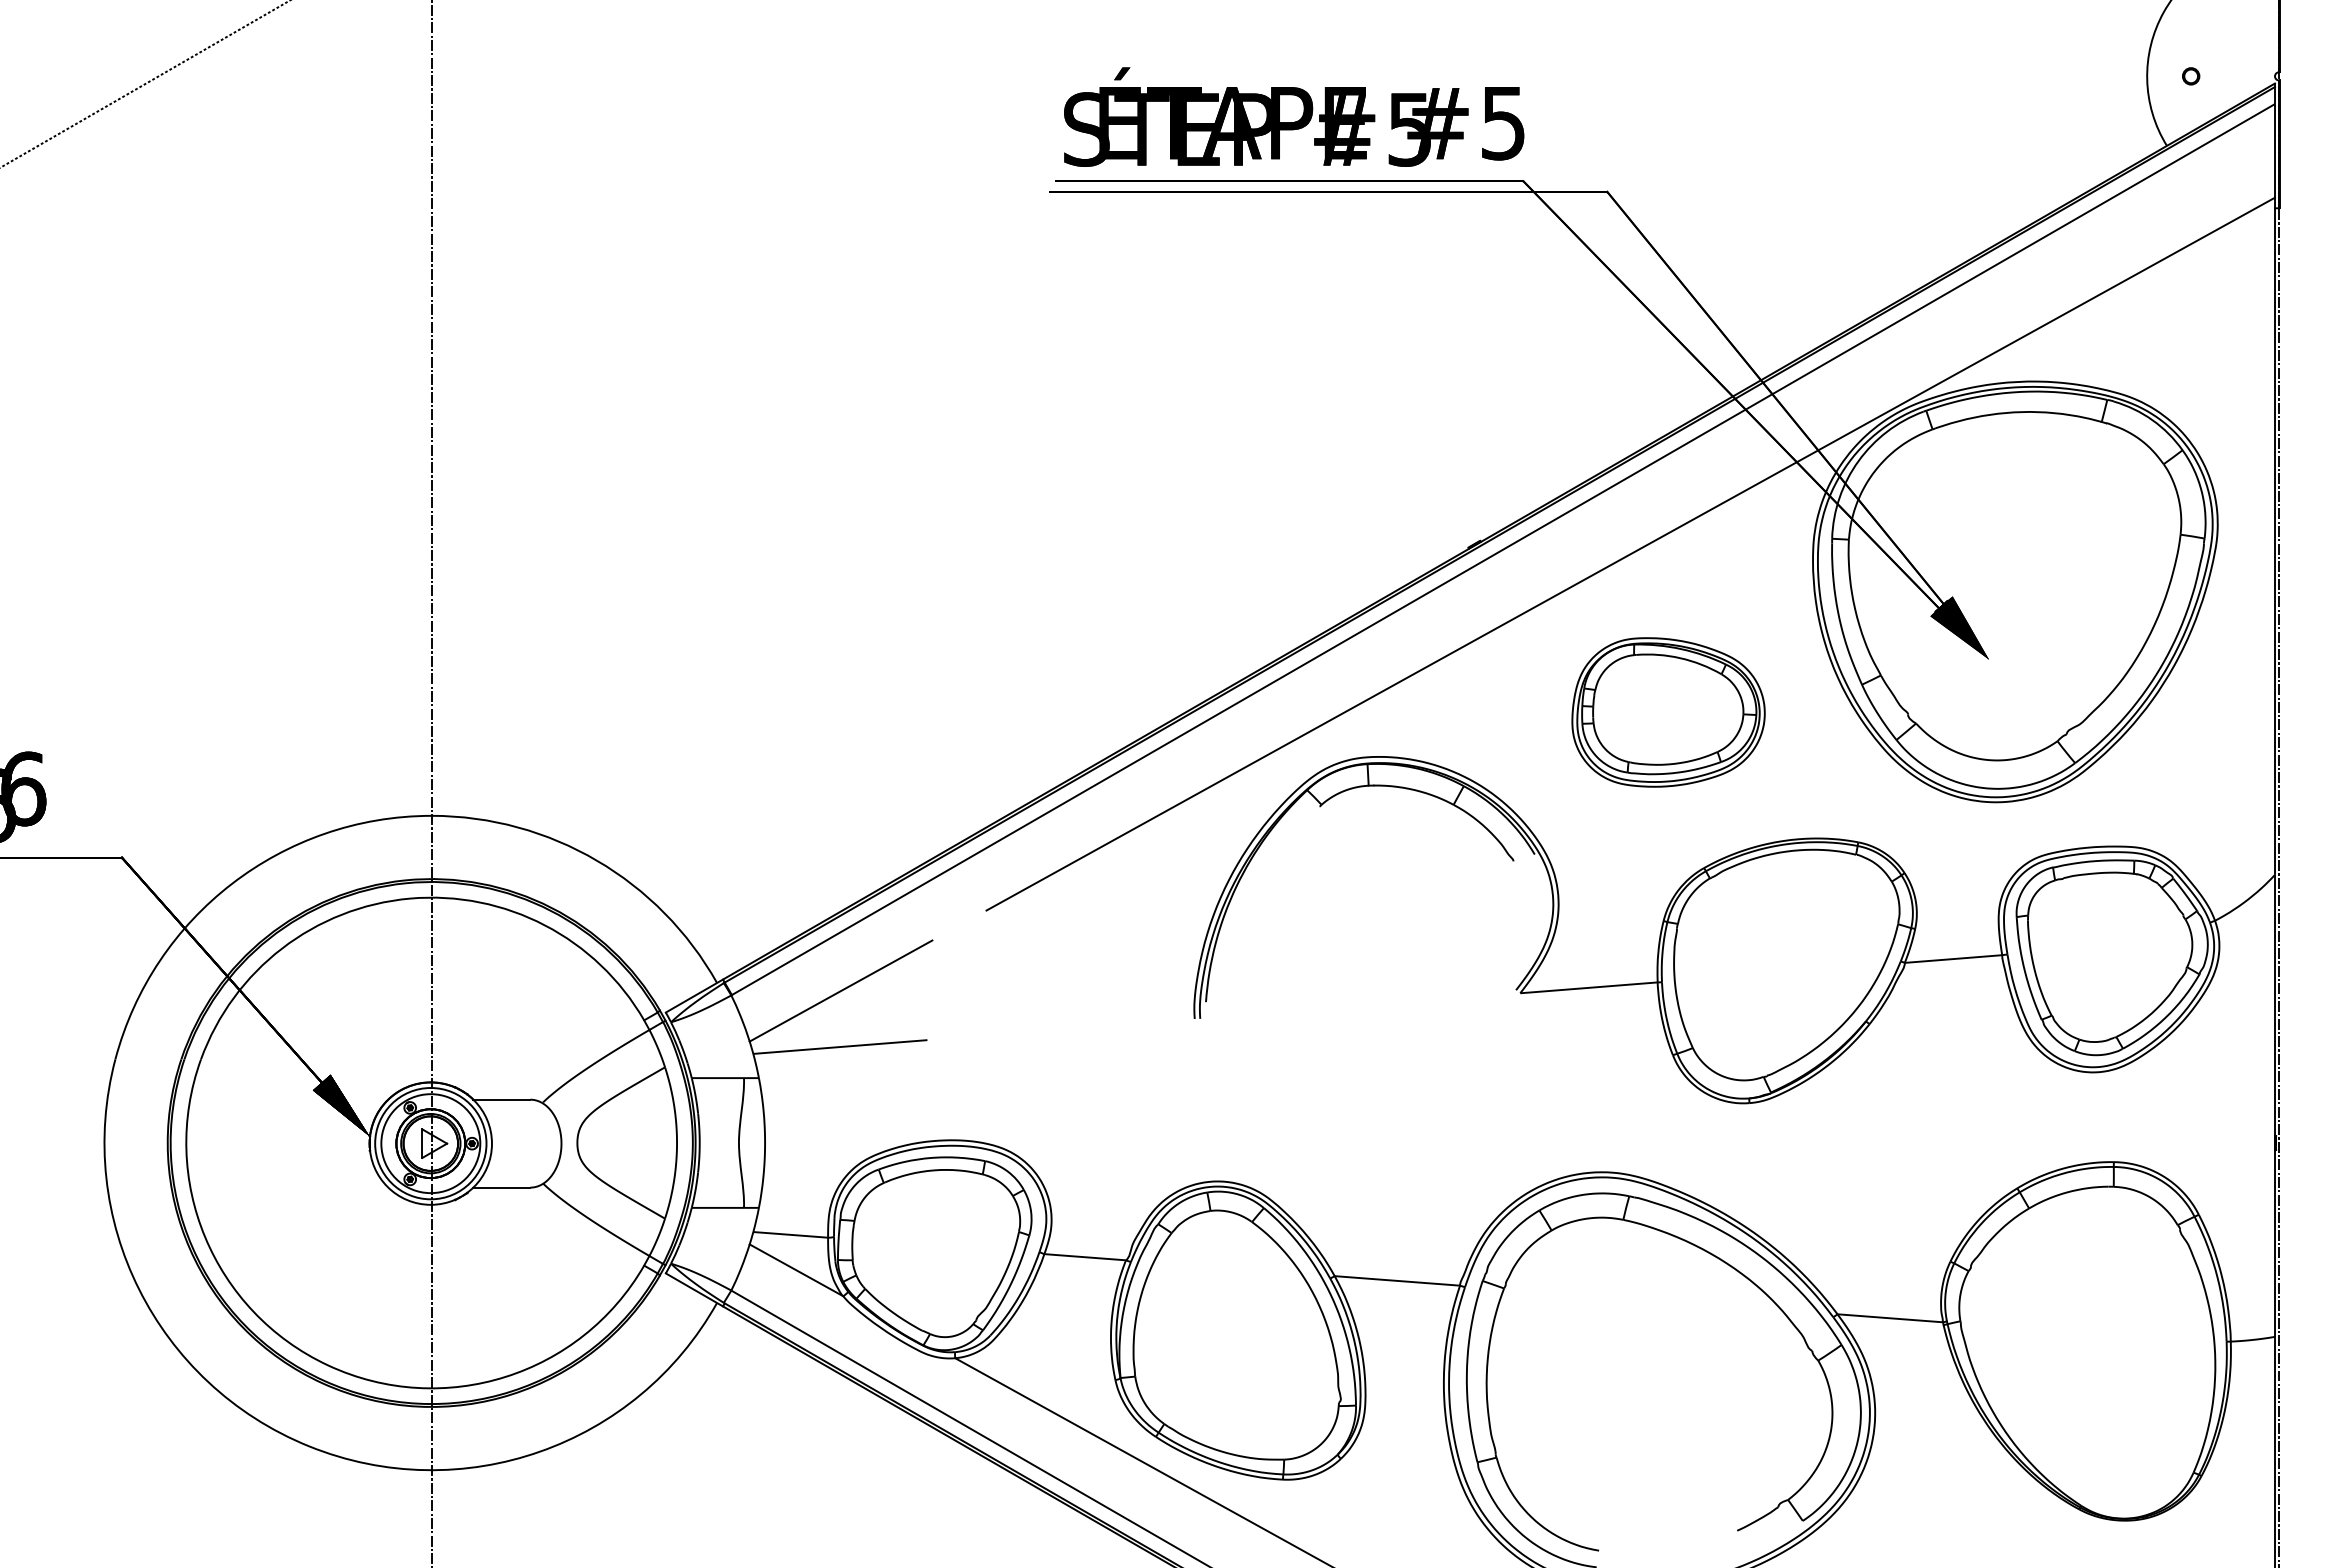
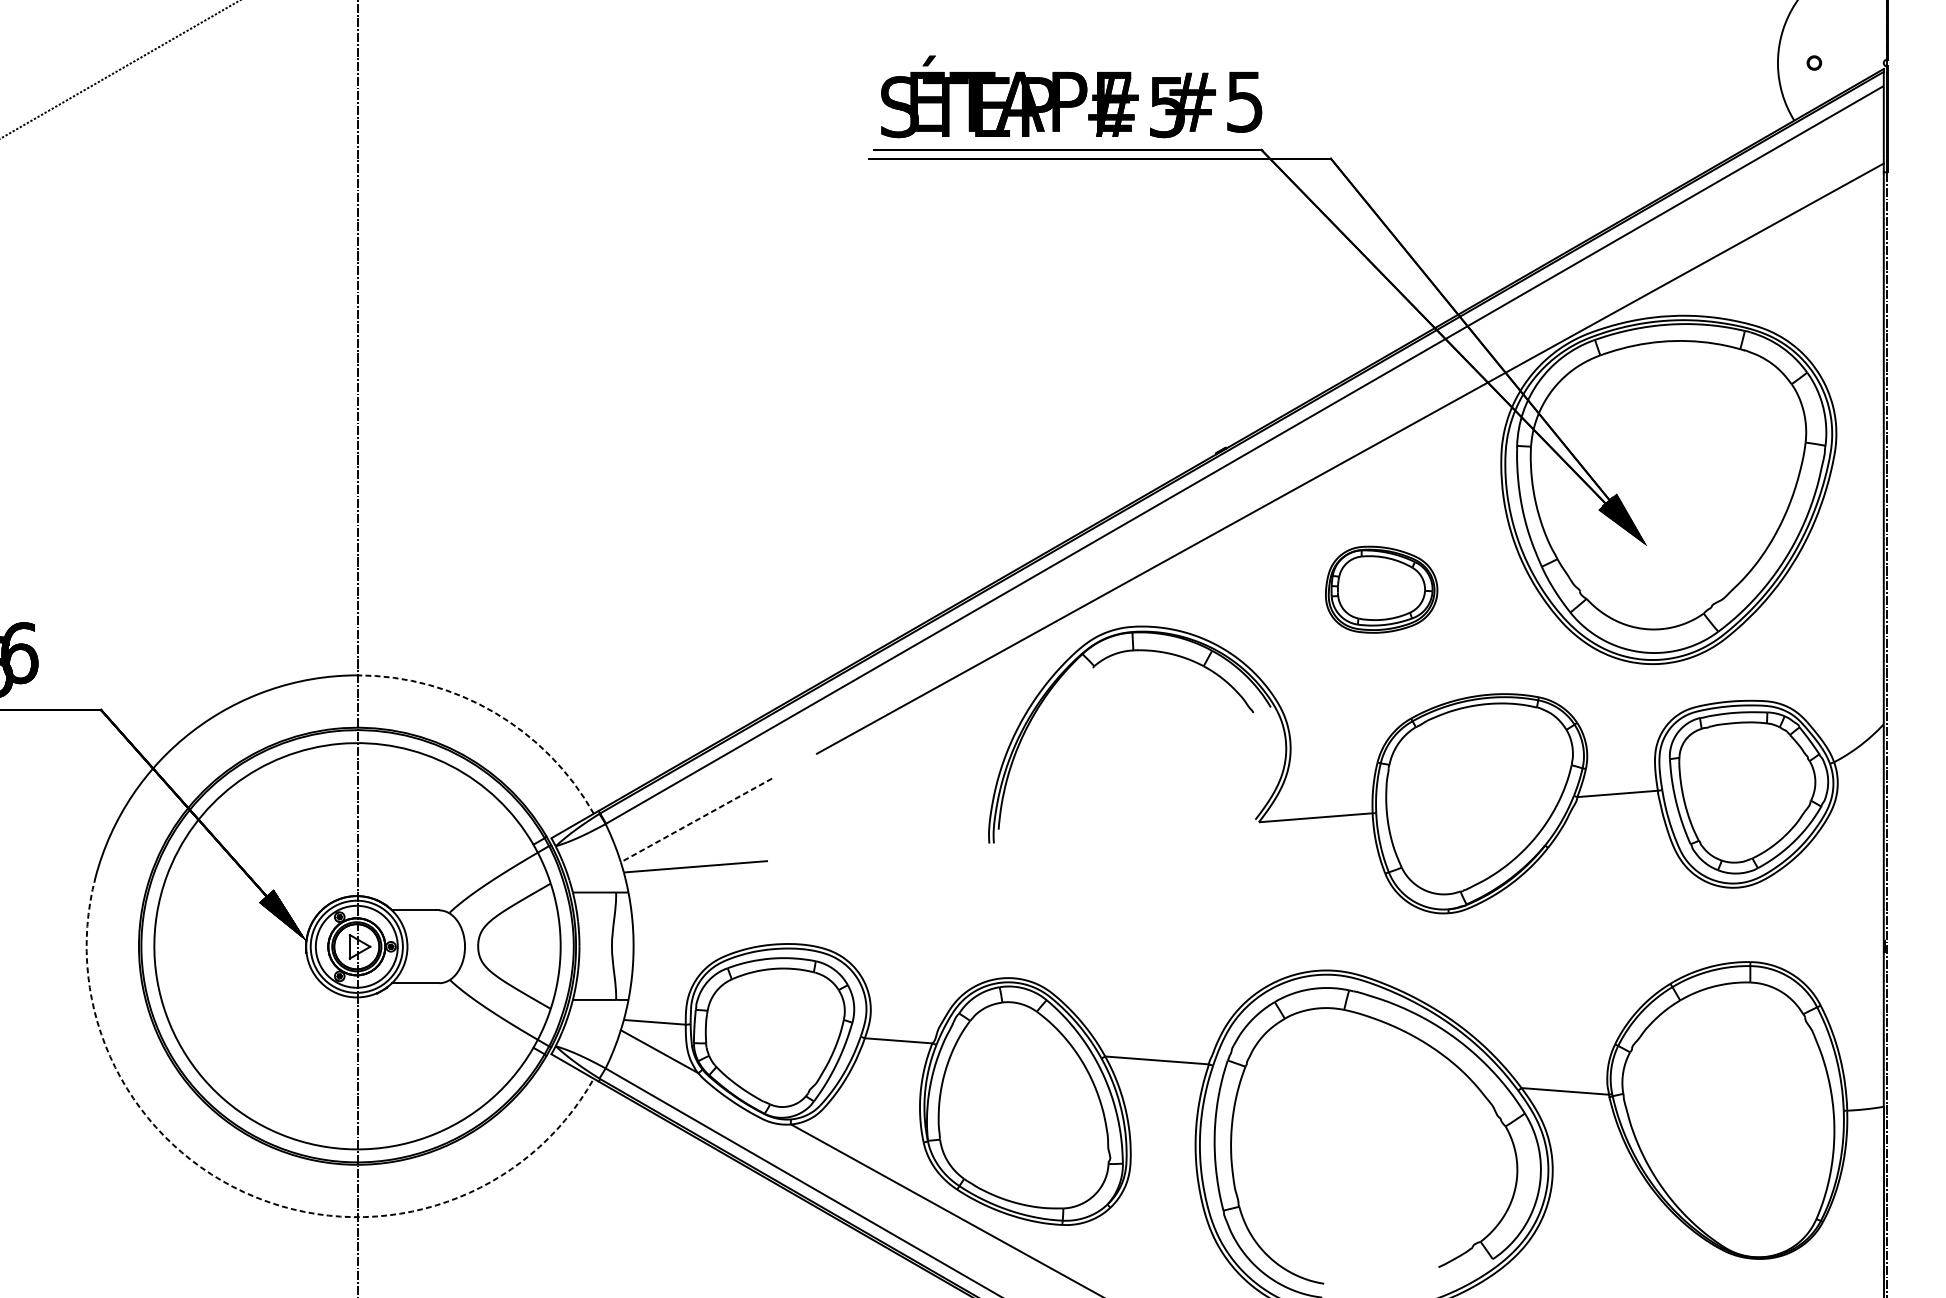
part: (1668, 712) -> (1381, 589), size x0.7
arc: (597, 860) -> (494, 712), solid -> dashed
line: (840, 991) -> (696, 820), solid -> dashed
arc: (308, 1446) -> (255, 1197), solid -> dashed

